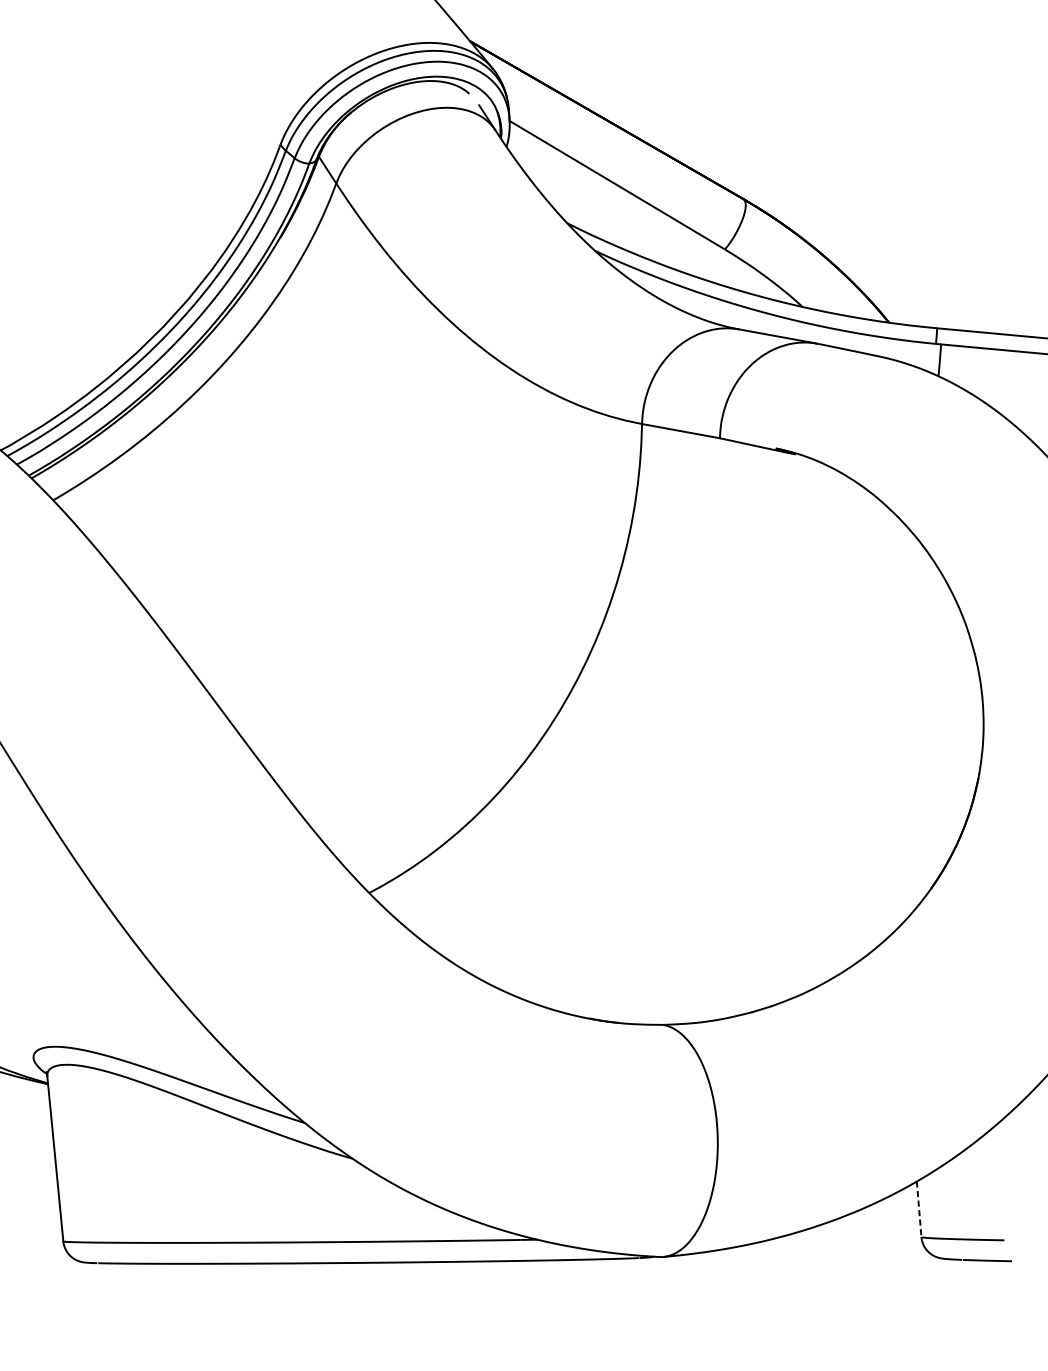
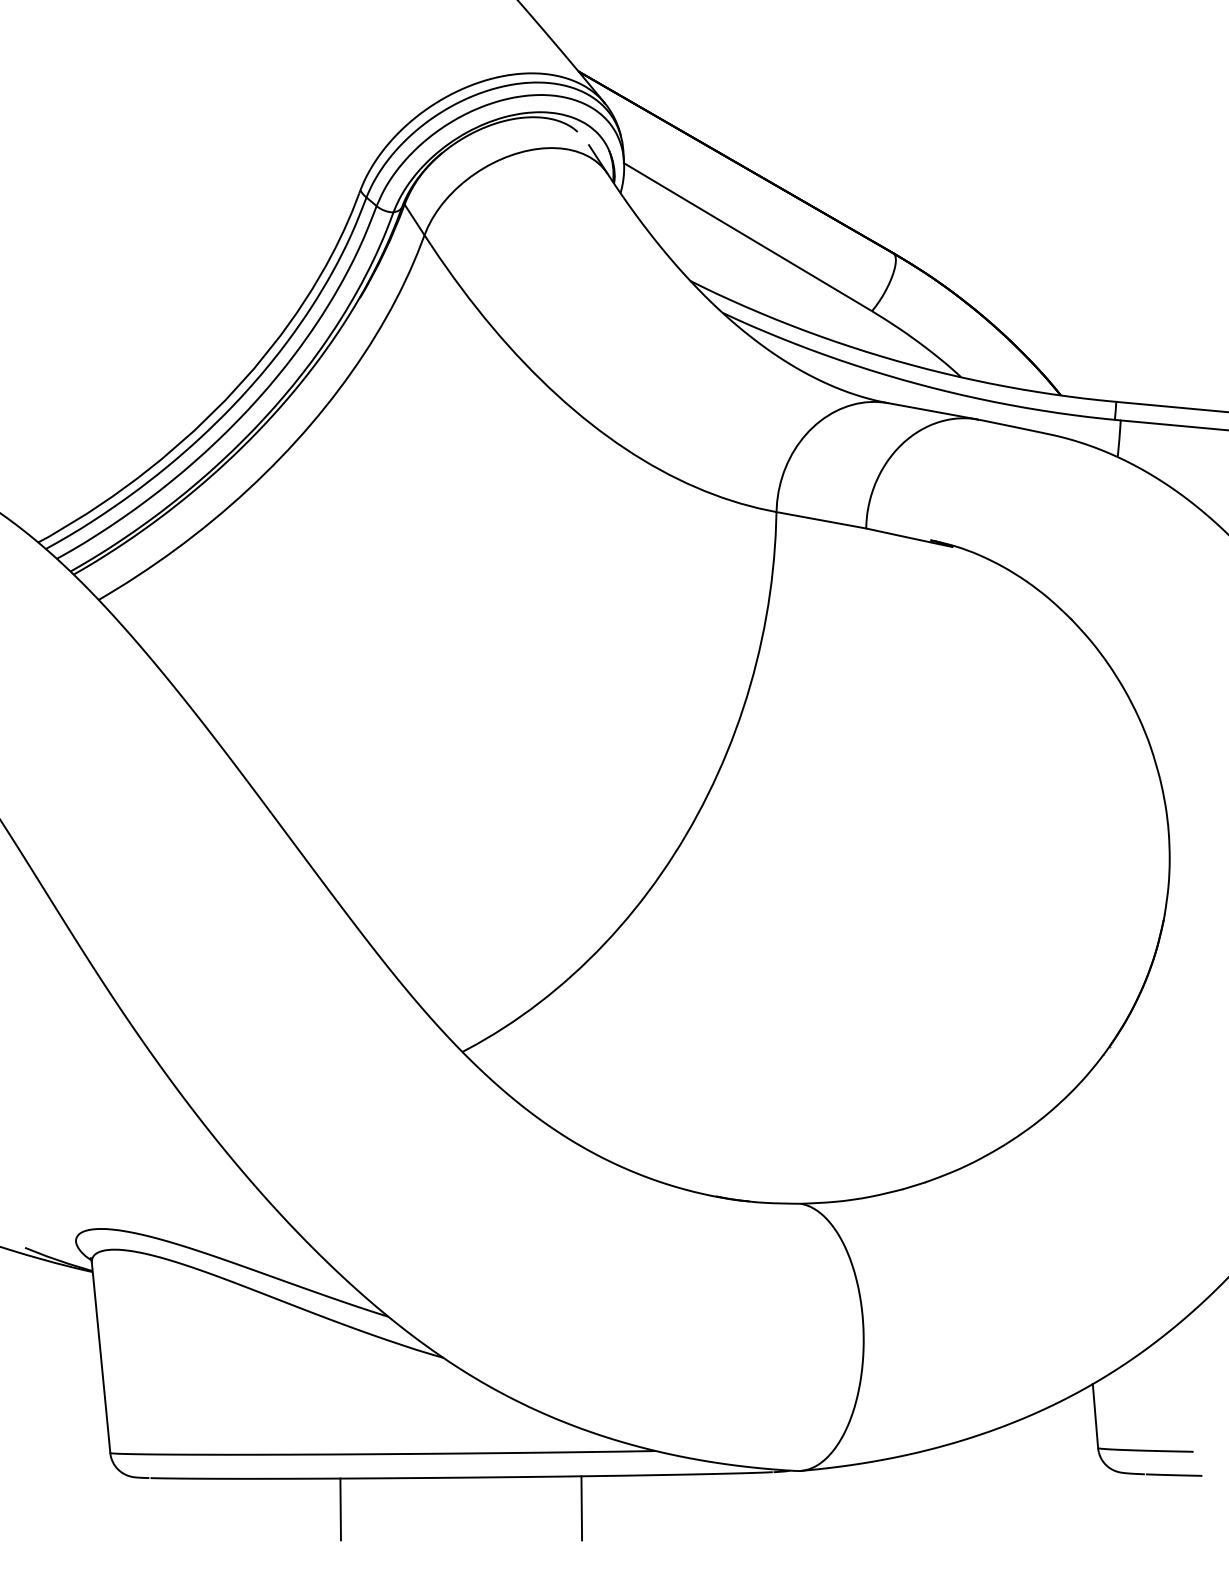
line: (919, 1209) -> (1095, 1416), dashed -> solid
line: (472, 1289) -> (581, 1508), added
line: (263, 1290) -> (340, 1509), added

